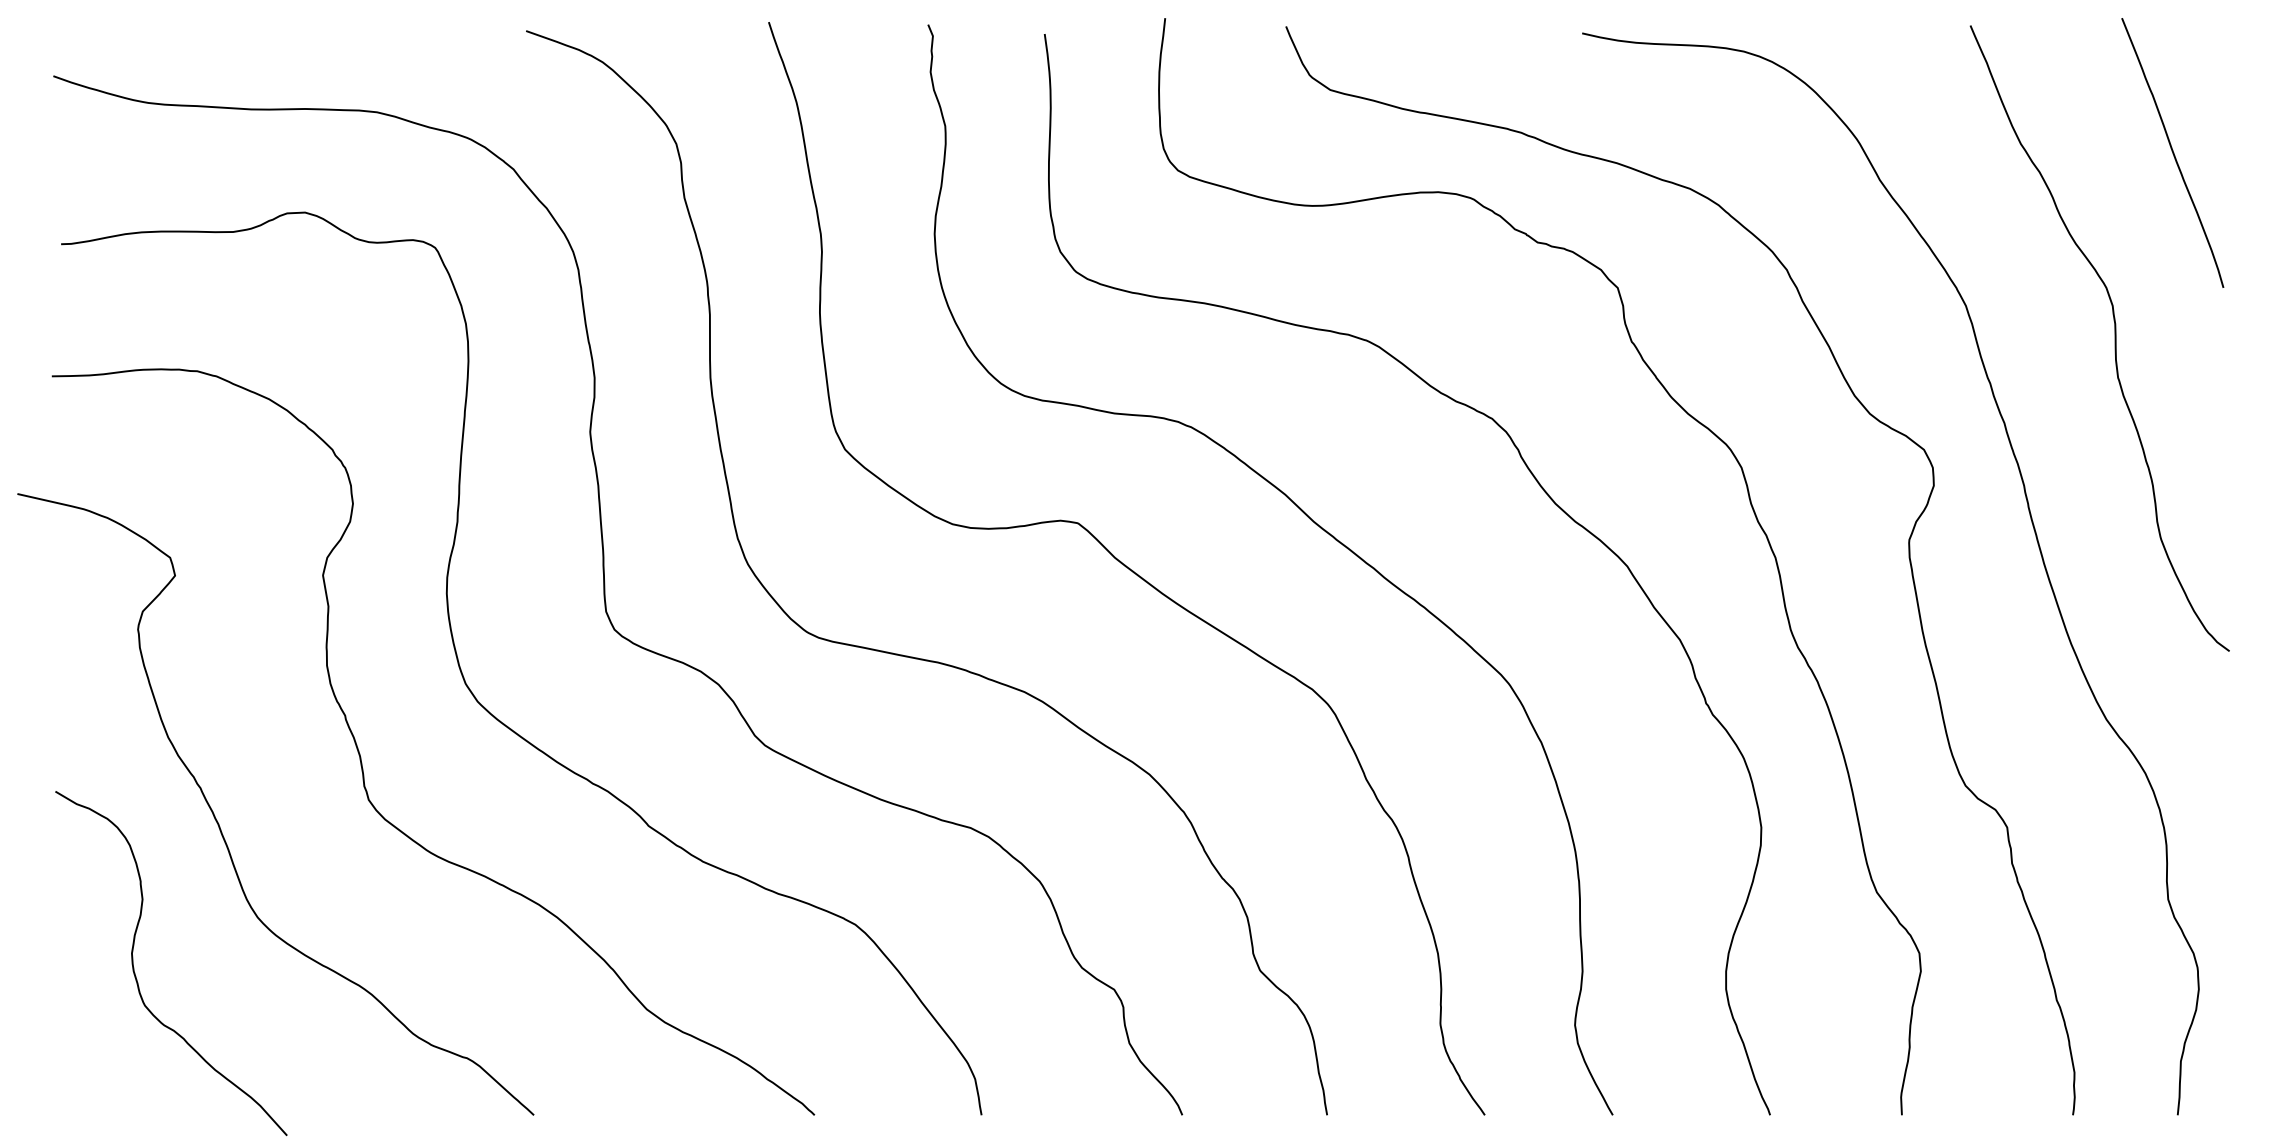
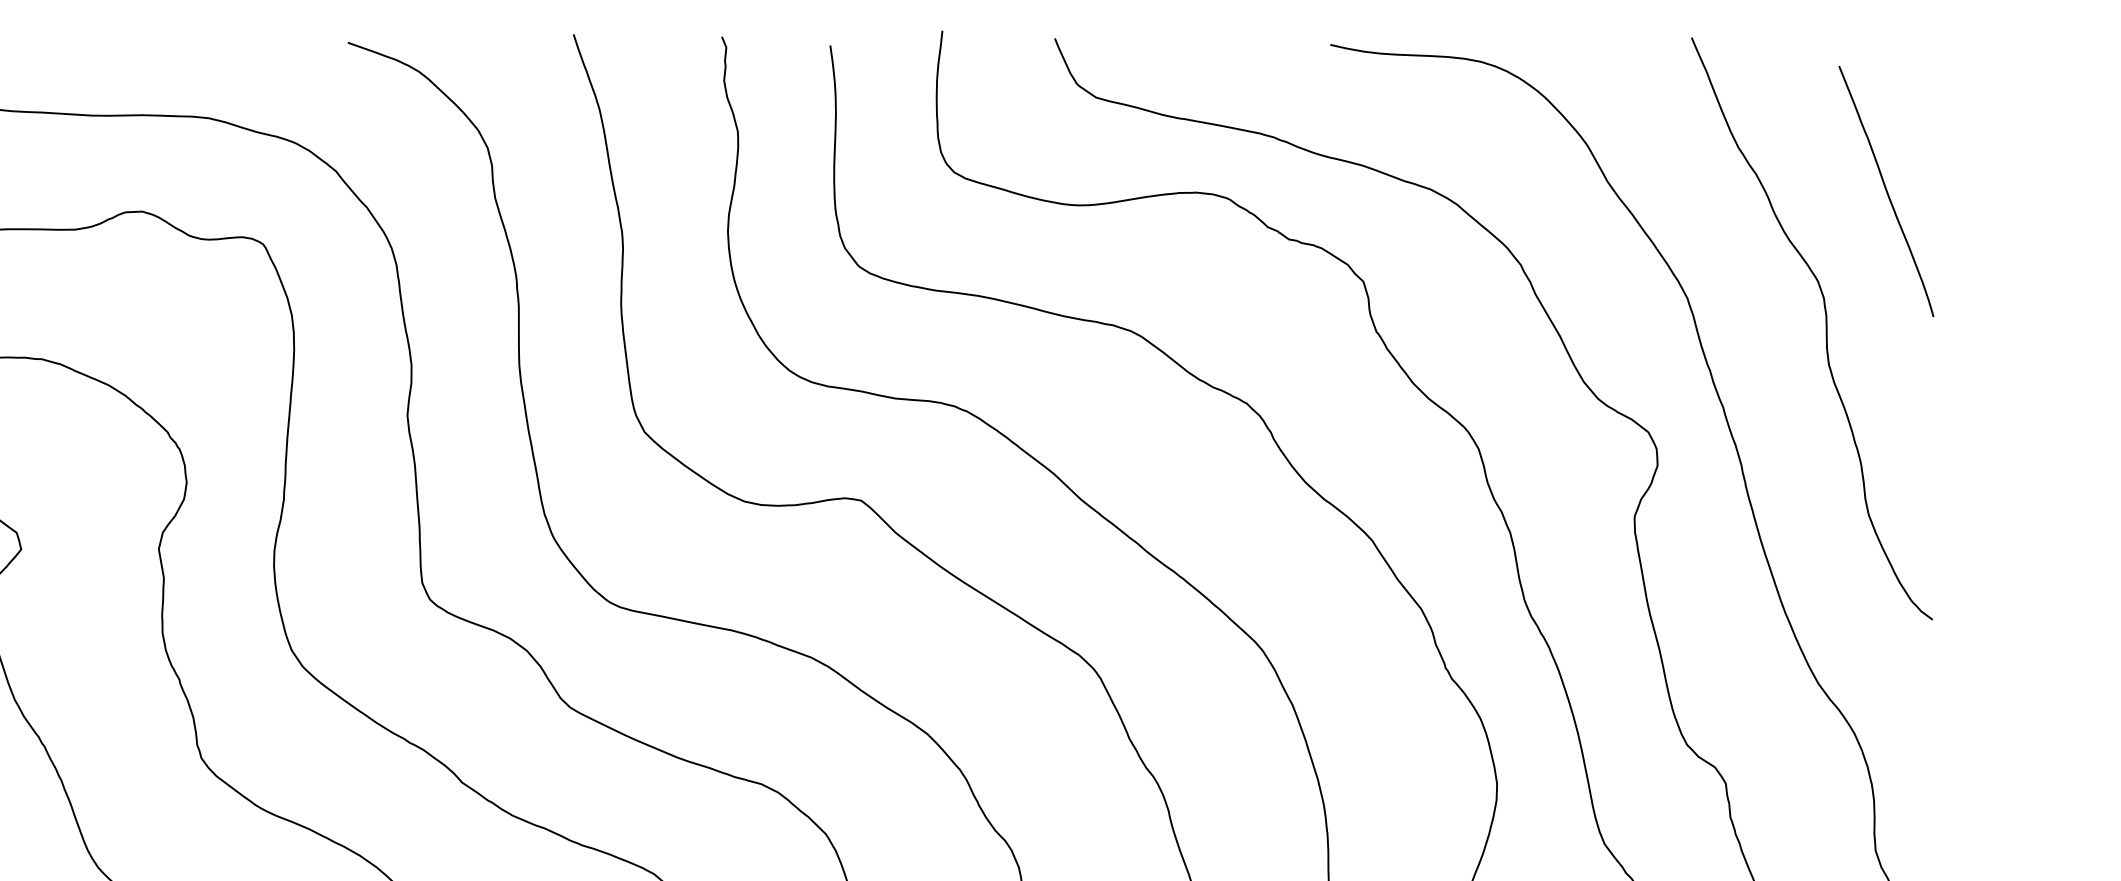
curve: (2172, 152) -> (1886, 191), moved

